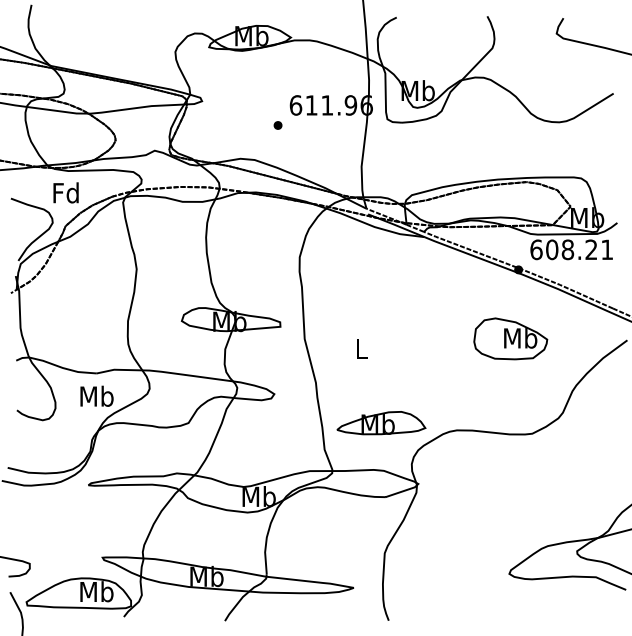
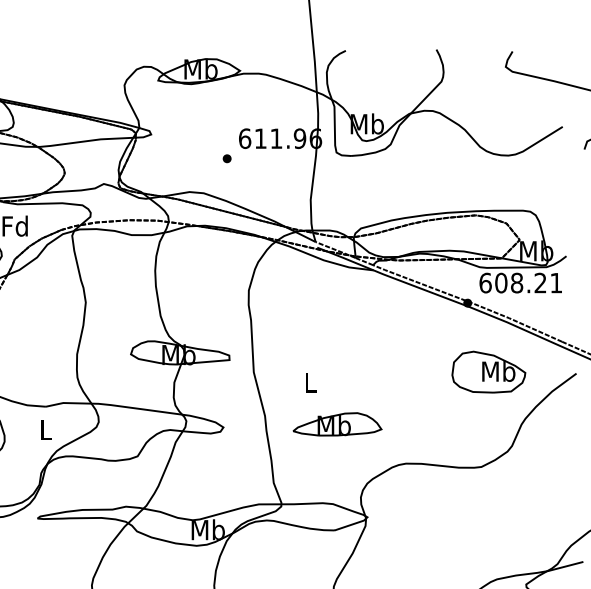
part: (510, 338) -> (488, 371), moved
text: (96, 395) -> (45, 428), Mb -> L
part: (381, 423) -> (337, 424), moved

